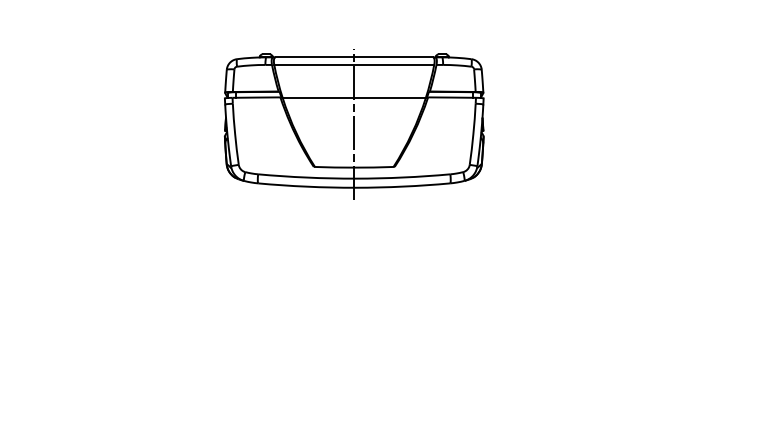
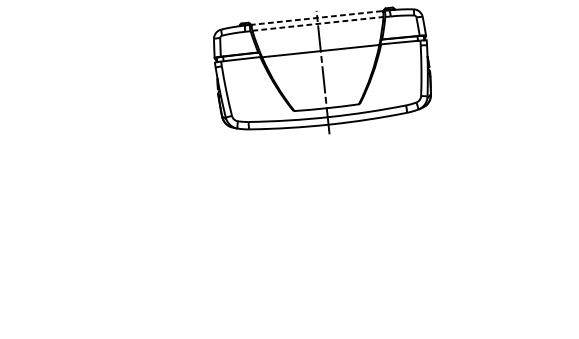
line: (354, 57) -> (317, 18), solid -> dashed
line: (354, 64) -> (318, 23), solid -> dashed

